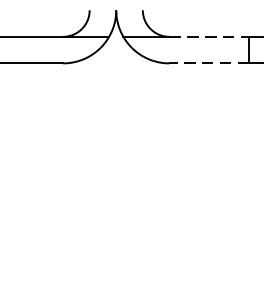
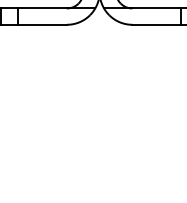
line: (208, 36) -> (156, 8), dashed -> solid
line: (208, 62) -> (156, 24), dashed -> solid

